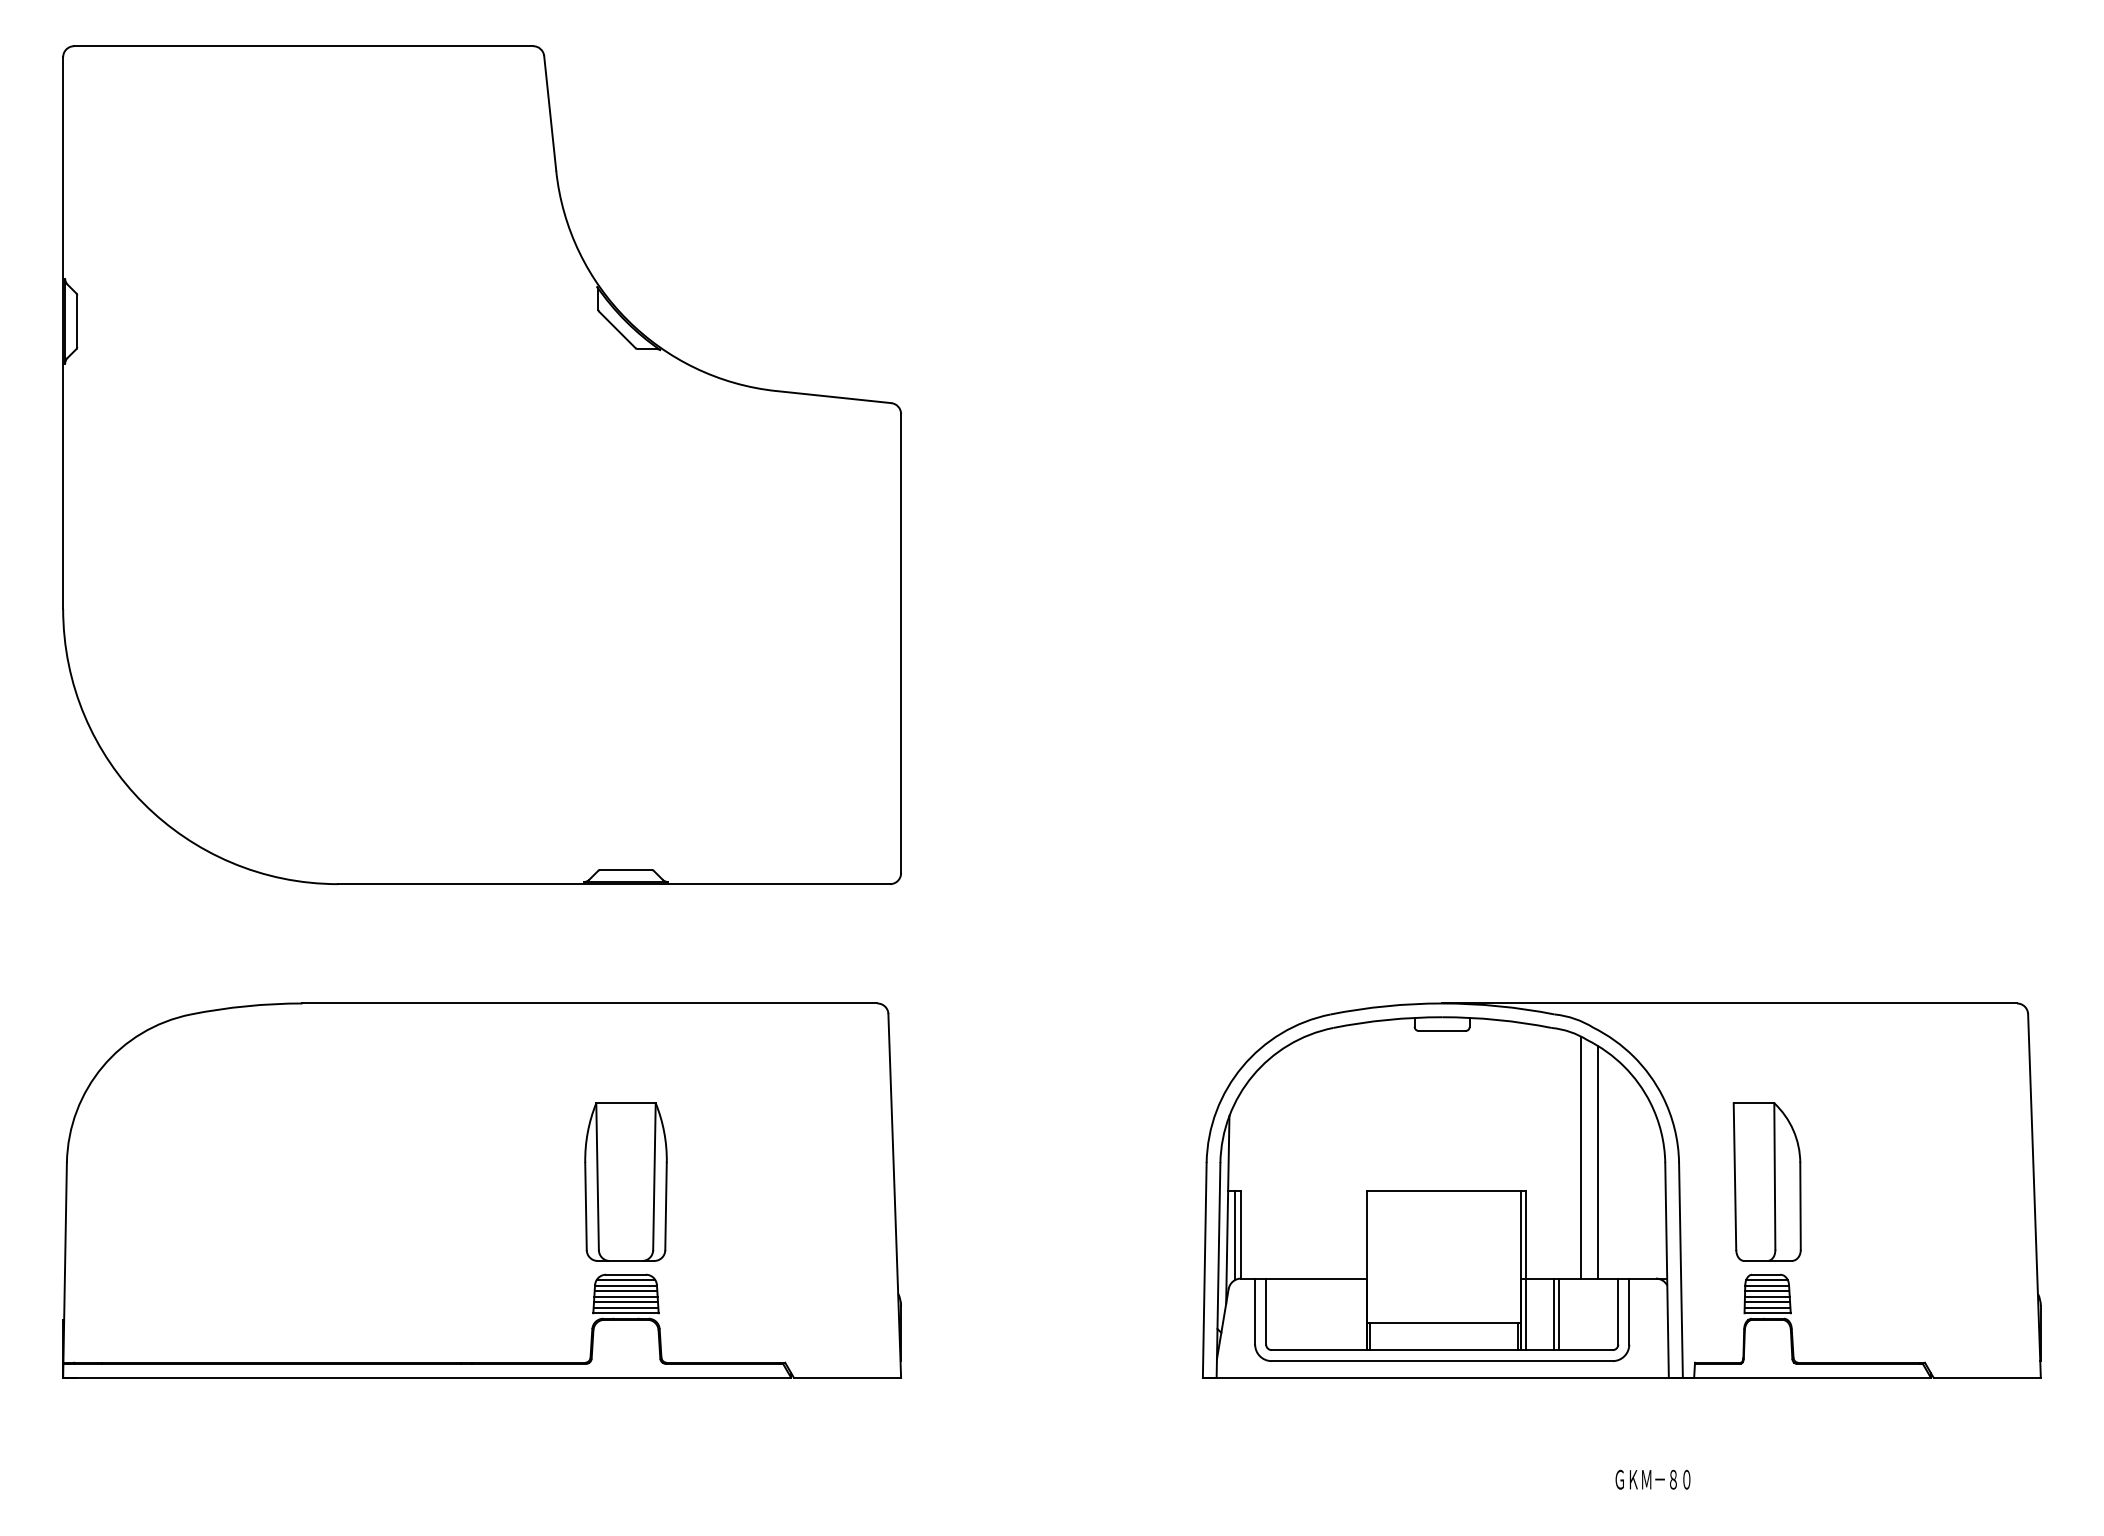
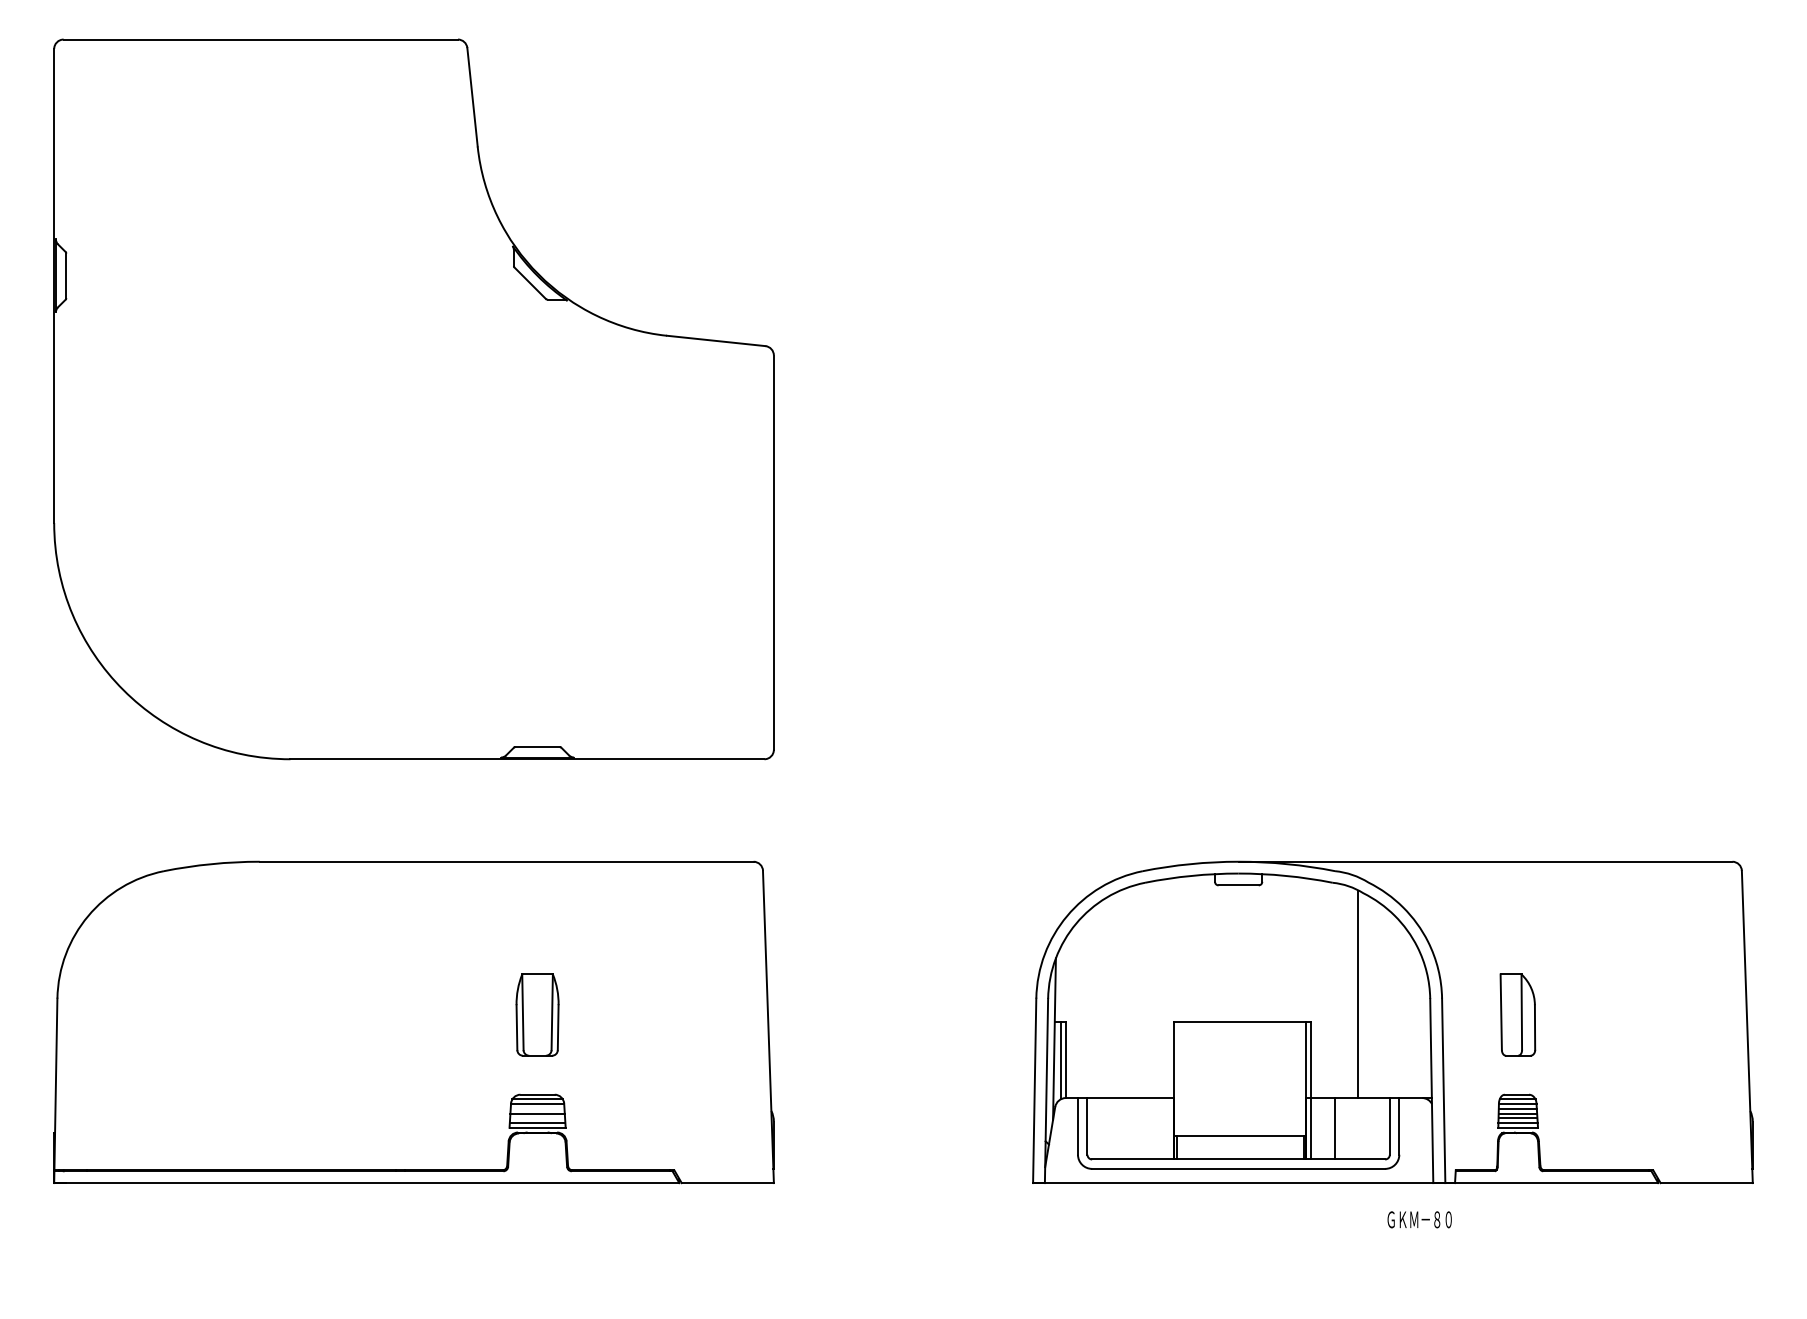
line: (1598, 1162) -> (1372, 998), removed
part: (625, 1181) -> (537, 1014), size x0.6
part: (1766, 1181) -> (1517, 1014), size x0.6
line: (625, 1290) -> (537, 1108), removed
line: (625, 1302) -> (537, 1118), removed
line: (1559, 1314) -> (1339, 1128), removed
text: (1652, 1479) -> (1419, 1219), moved

